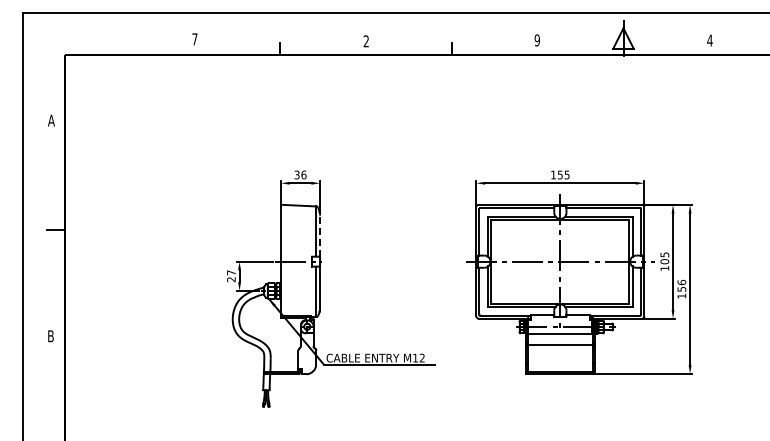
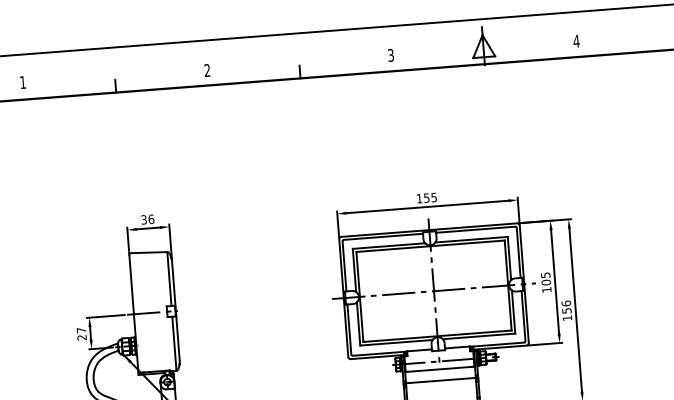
text: (194, 39) -> (22, 82), 7 -> 1
text: (536, 40) -> (390, 55), 9 -> 3
line: (320, 236) -> (174, 284), dashed -> solid

